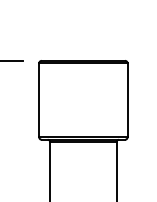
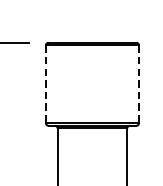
line: (39, 100) -> (46, 84), solid -> dashed
line: (127, 100) -> (138, 84), solid -> dashed

